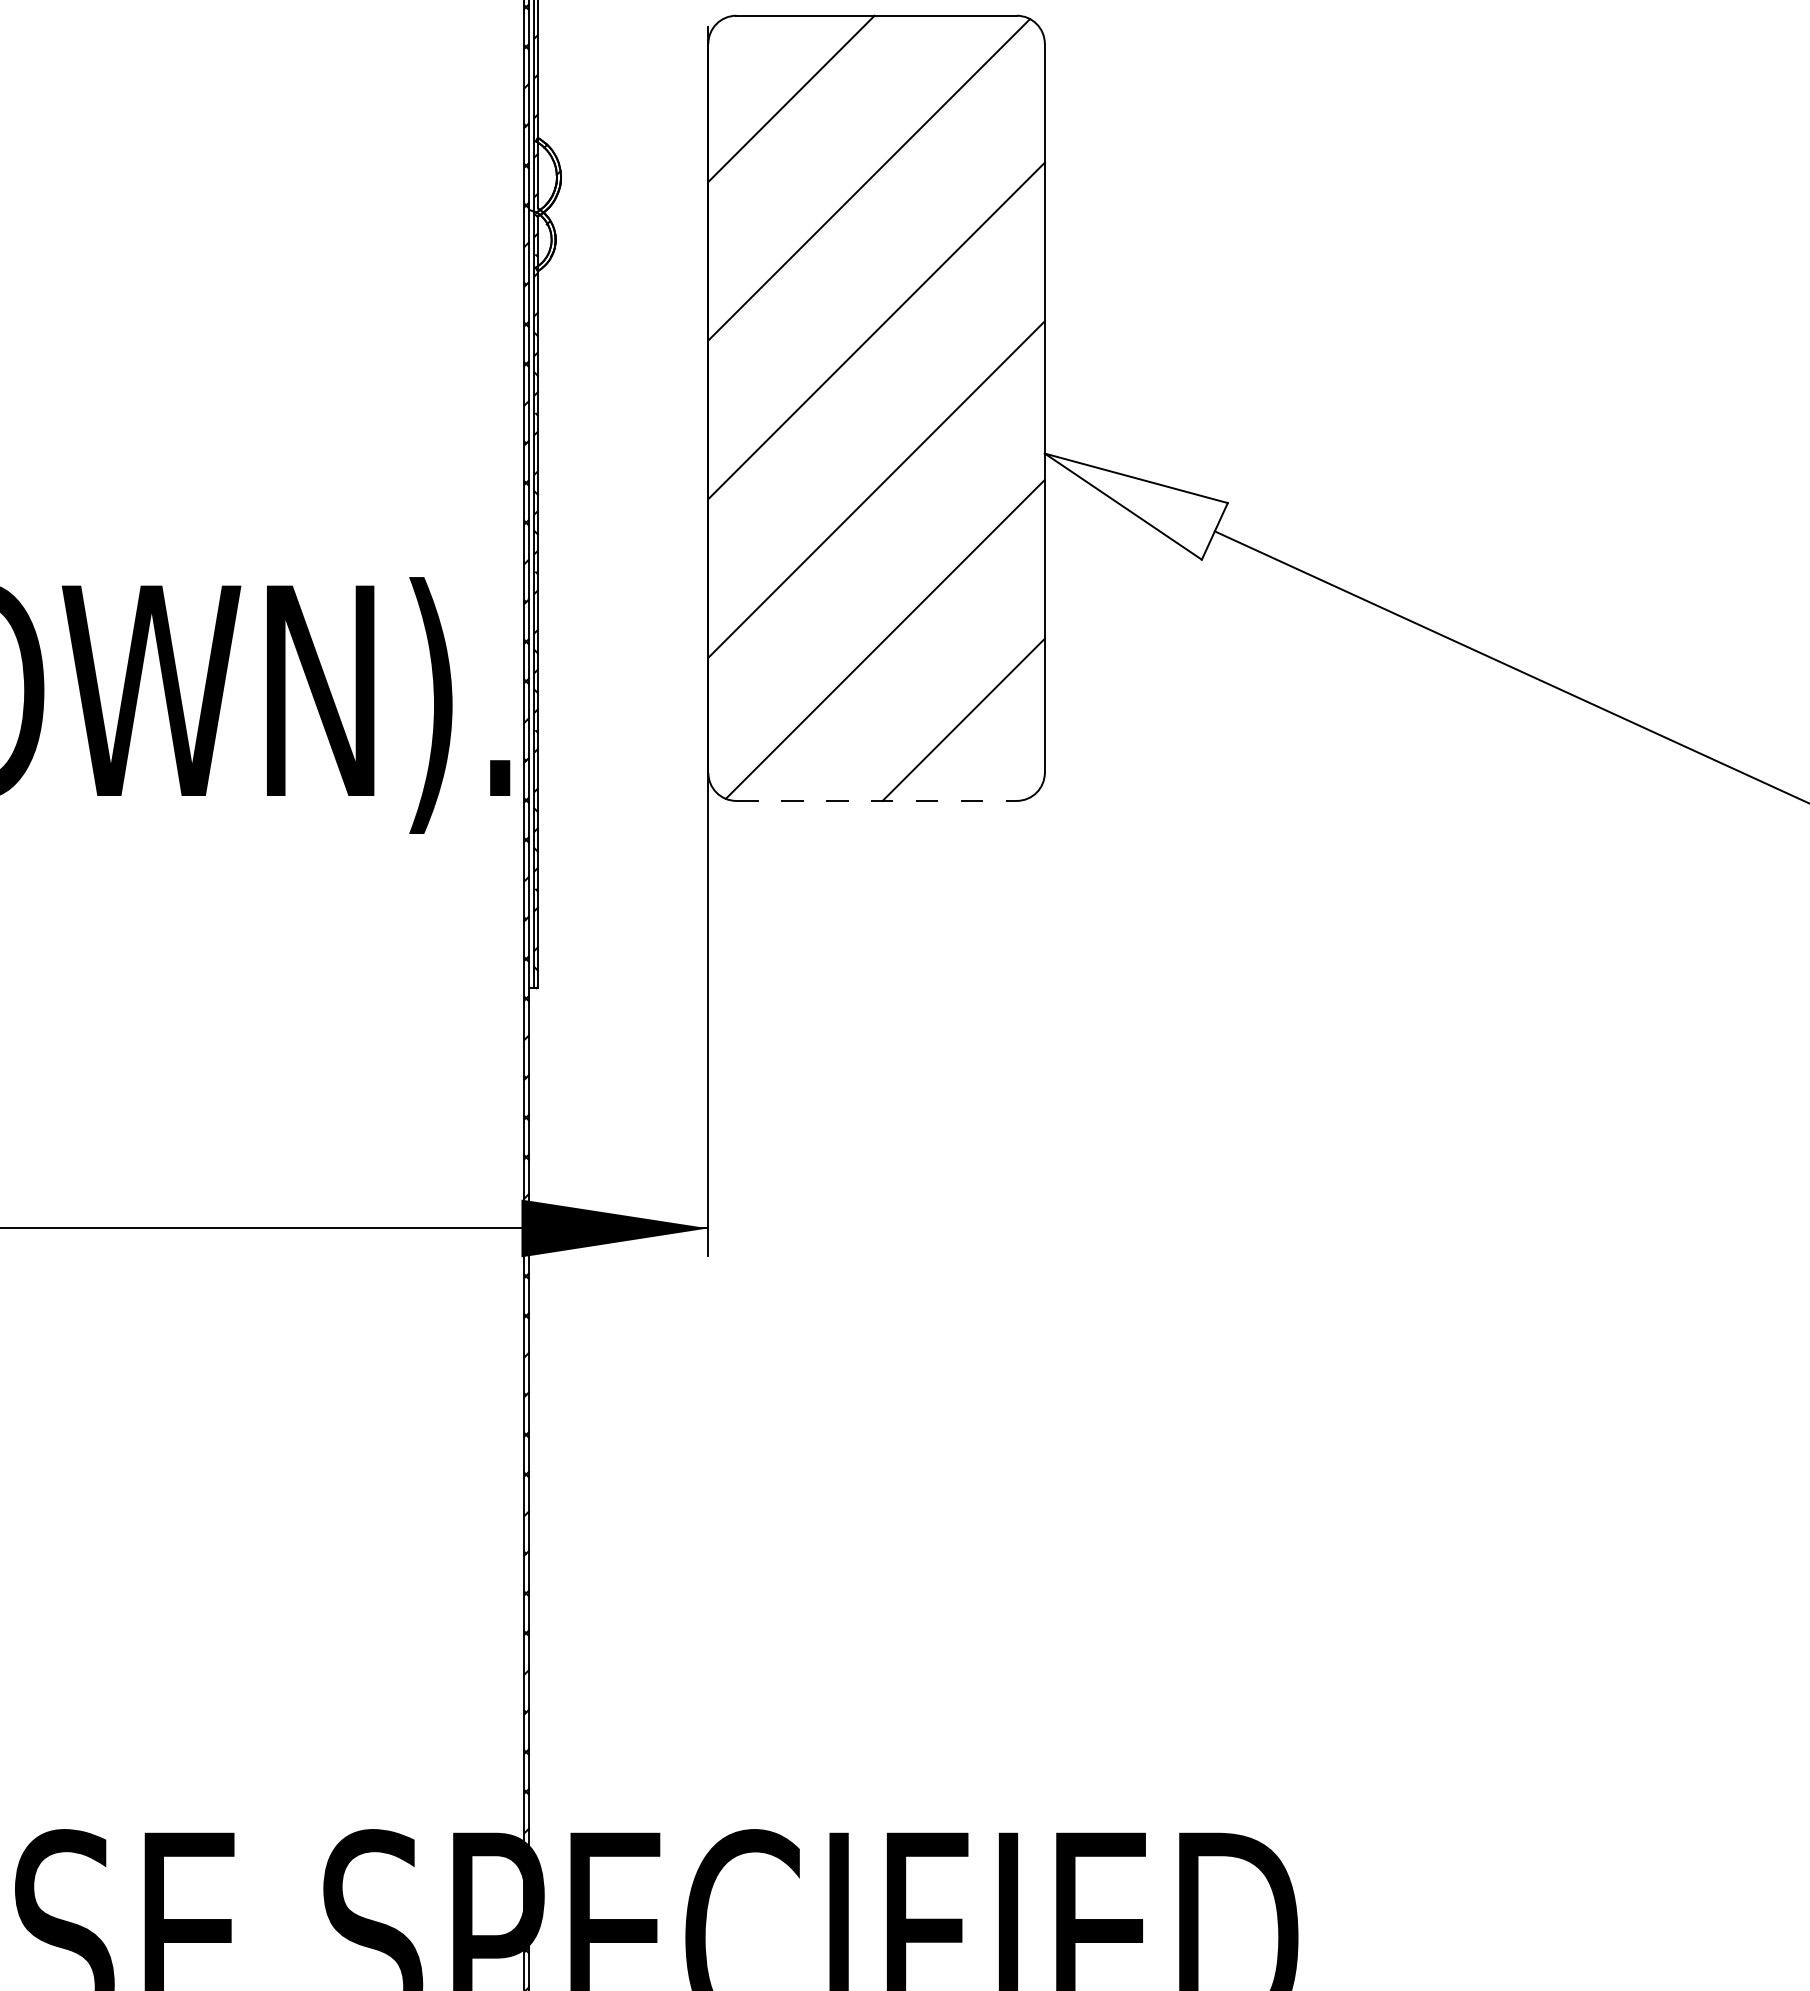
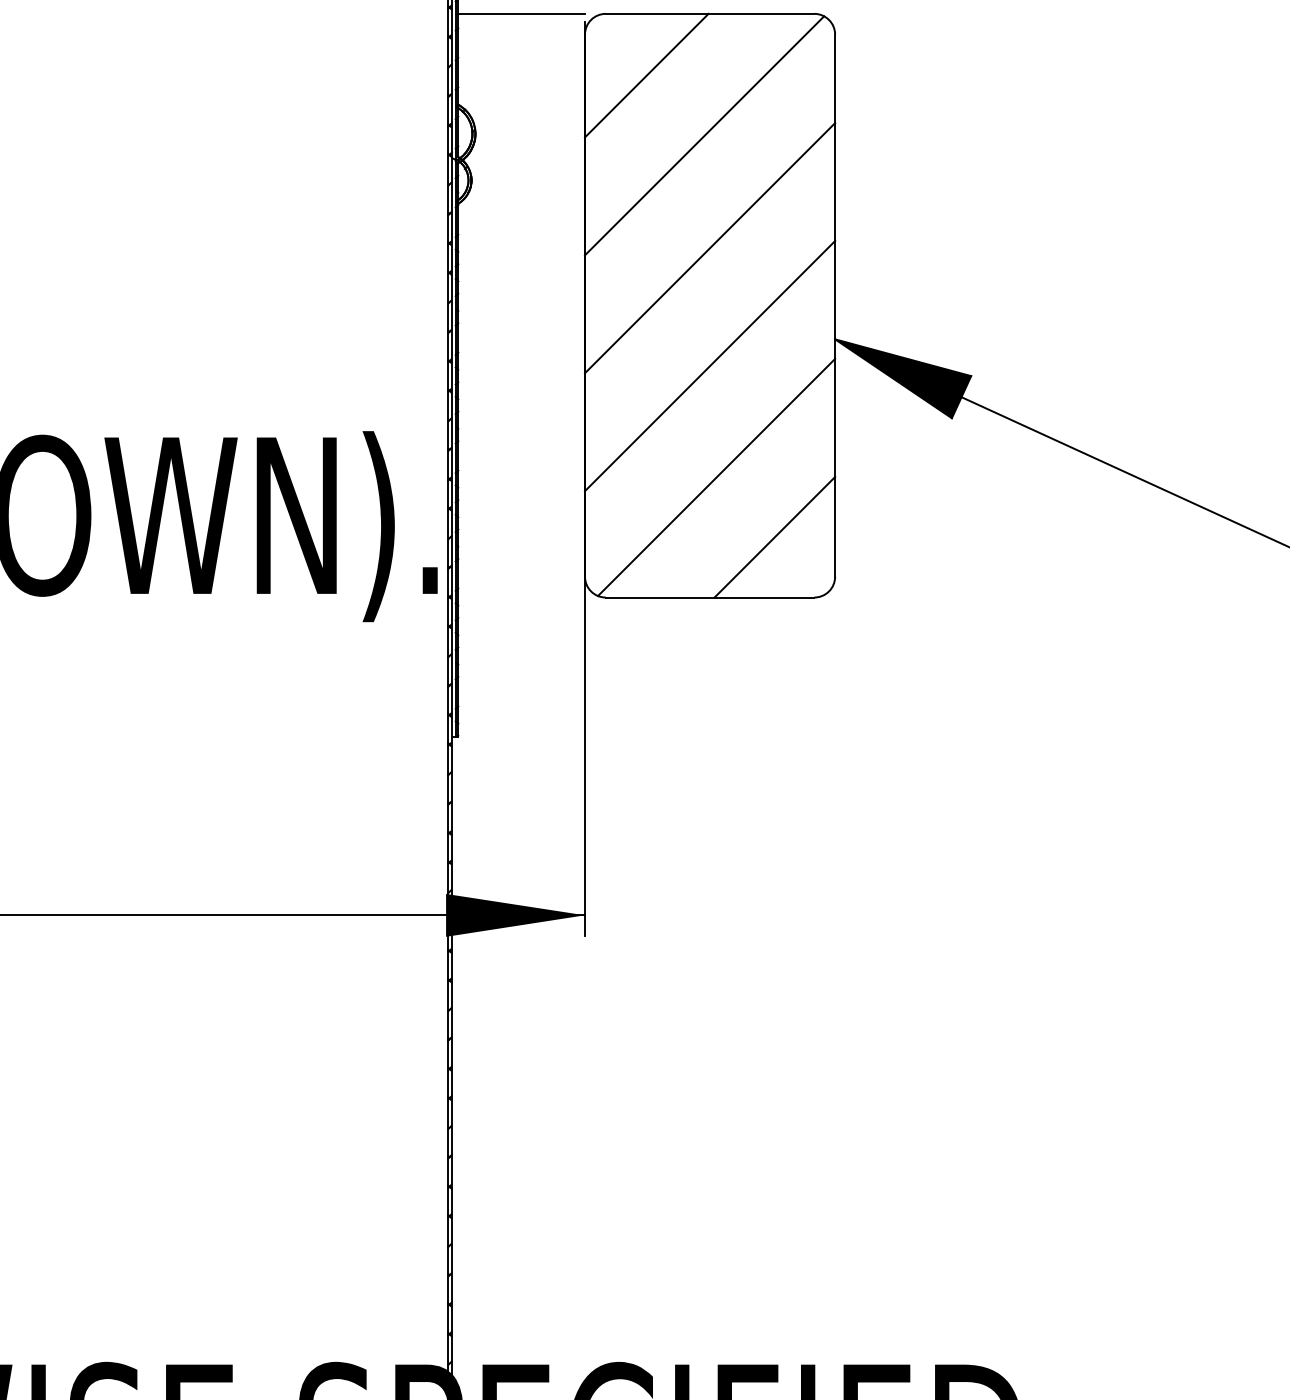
line: (622, 15) -> (521, 13), added
fill: (1135, 506) -> (902, 378), added
line: (877, 800) -> (710, 597), dashed -> solid

